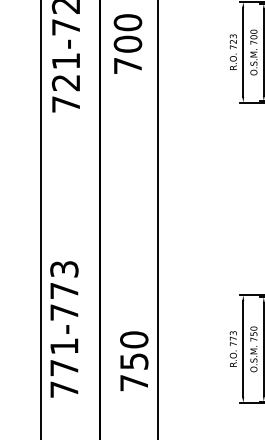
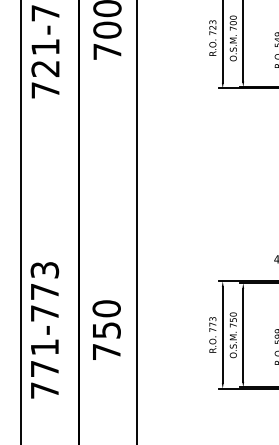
text: (64, 329) -> (44, 330), moved
text: (134, 360) -> (106, 329), moved

